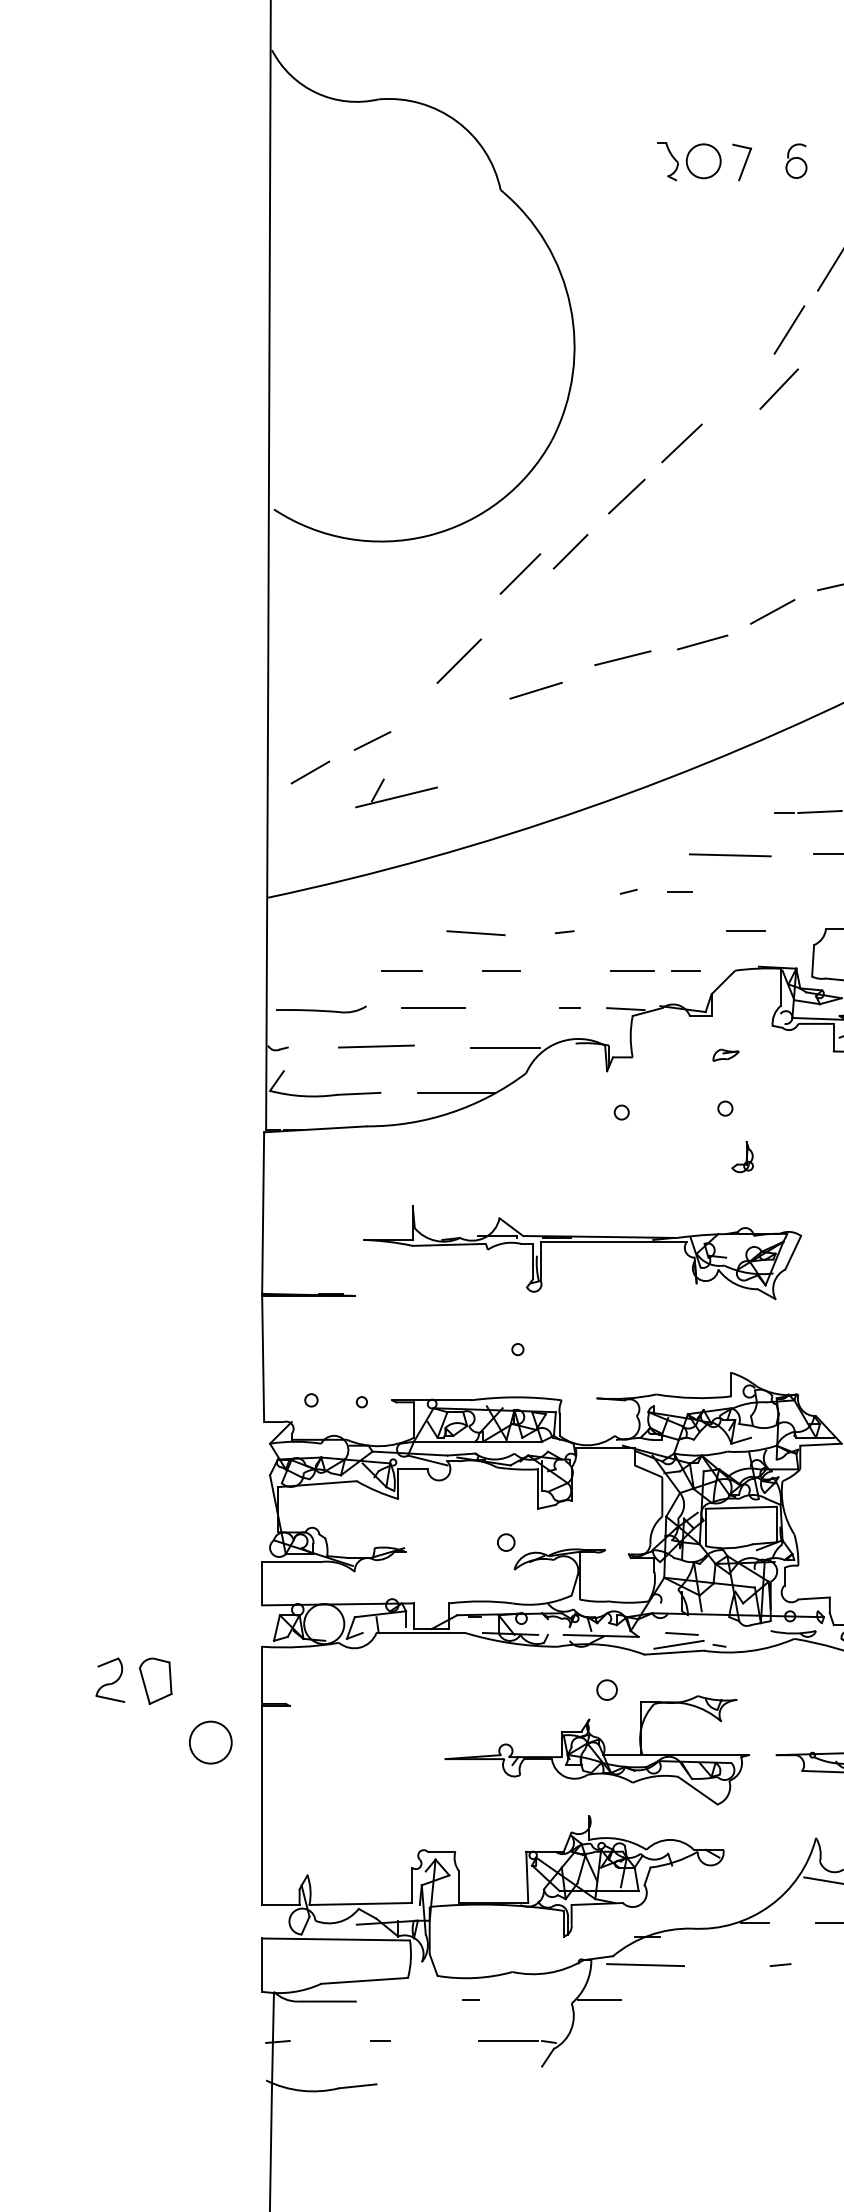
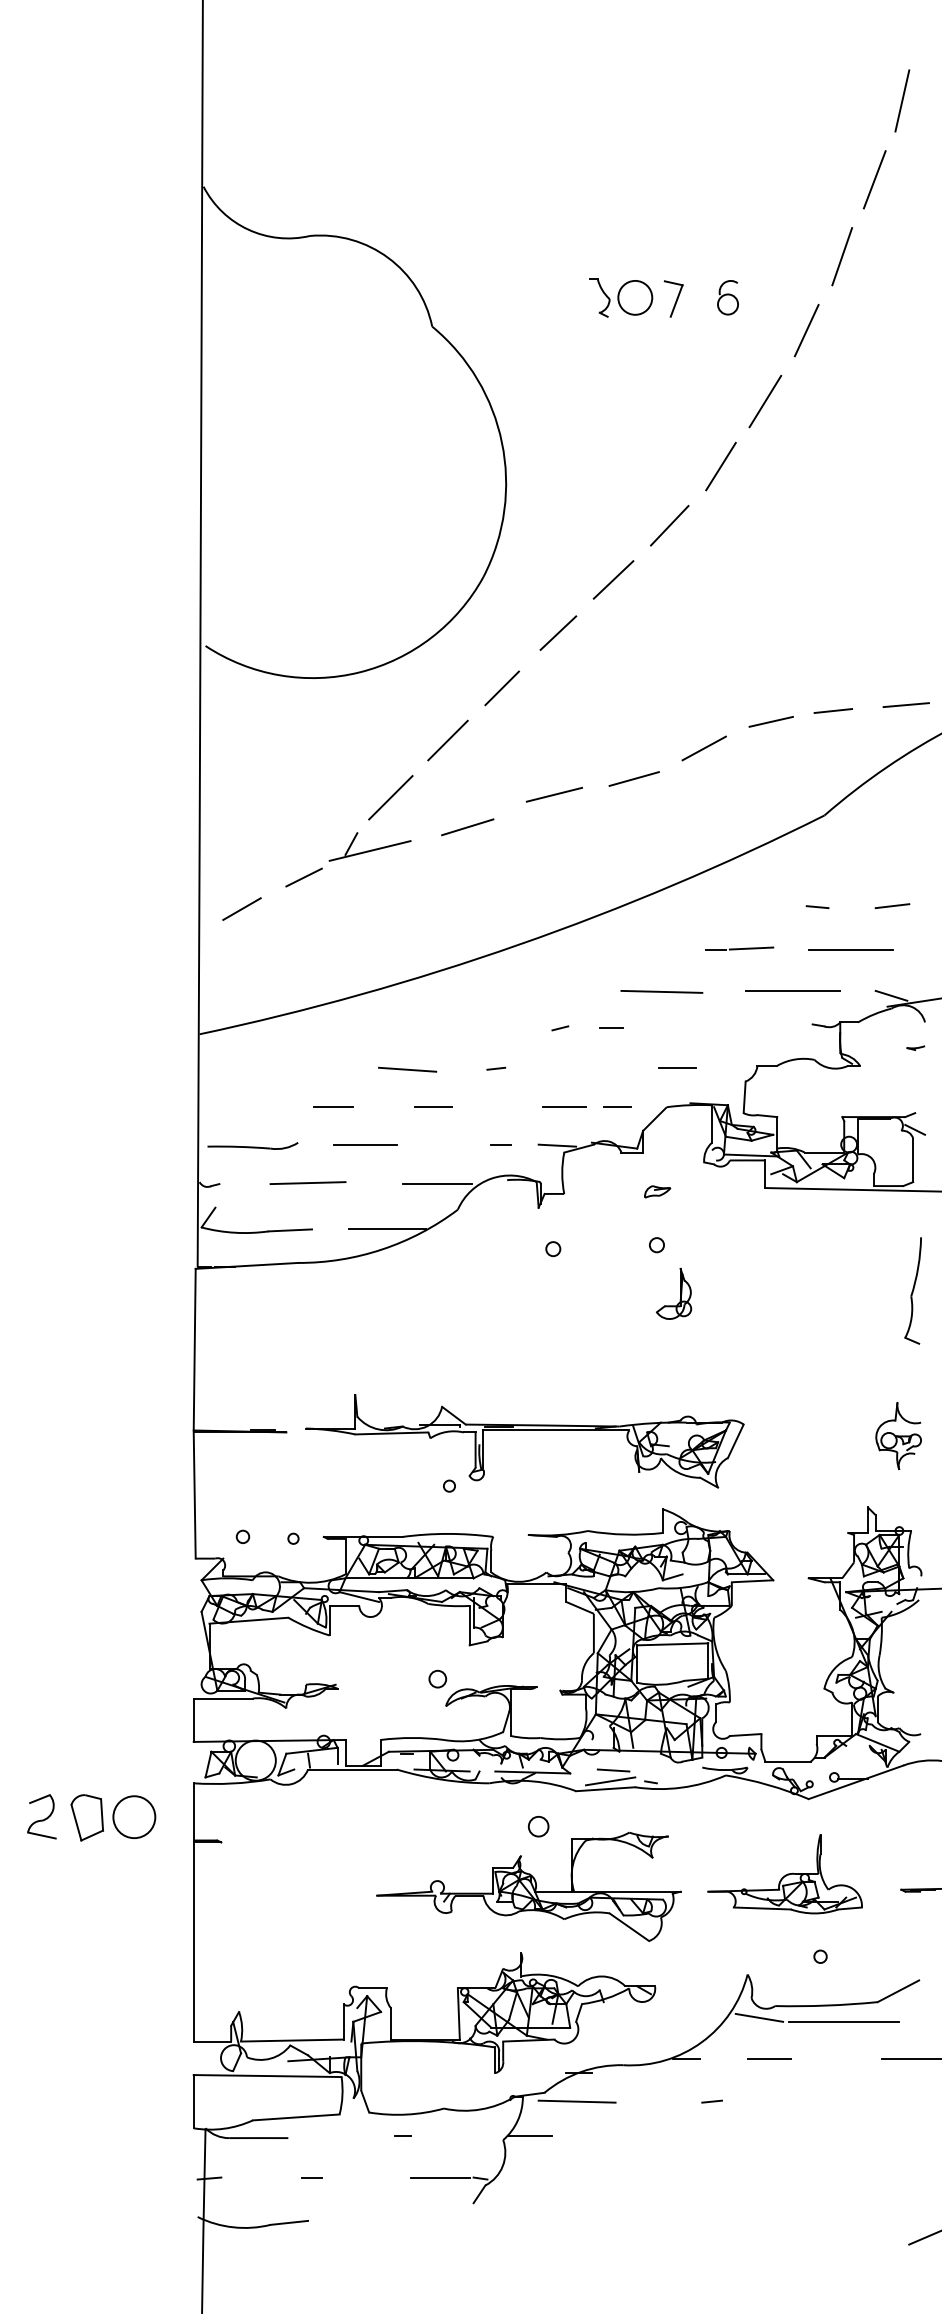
line: (778, 388) -> (669, 525), moved
line: (519, 573) -> (447, 740), moved
part: (395, 792) -> (369, 846), moved
part: (742, 1156) -> (674, 1293), size x1.67
part: (581, 1241) -> (524, 1430), moved
circle: (210, 1741) -> (134, 1816), moved

